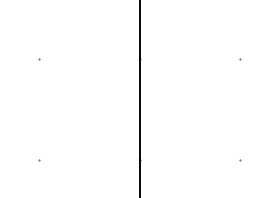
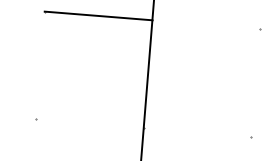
line: (88, 59) -> (97, 16), added

